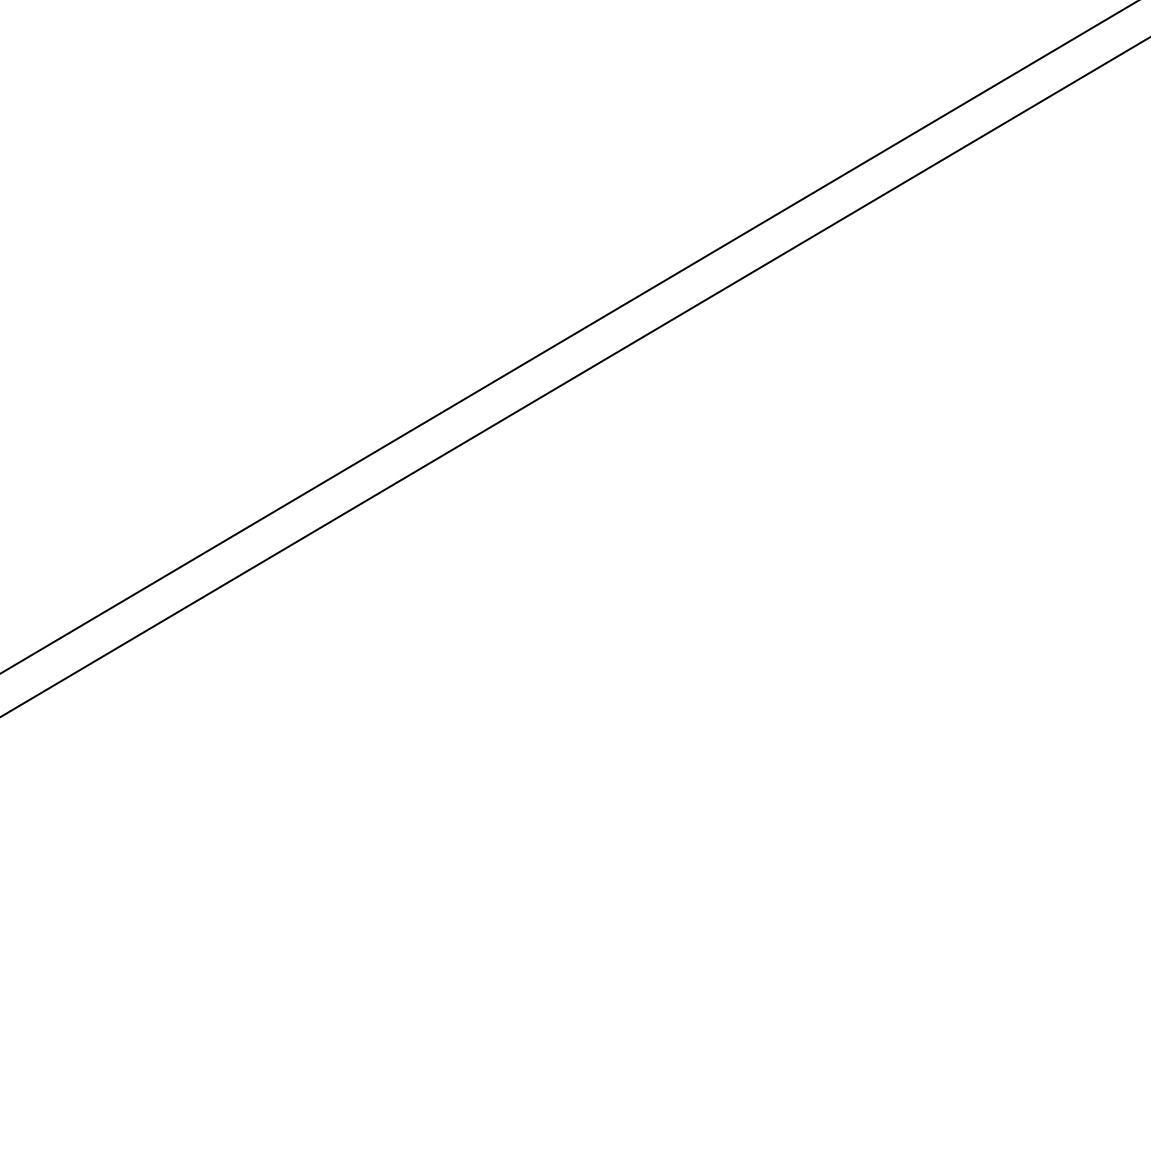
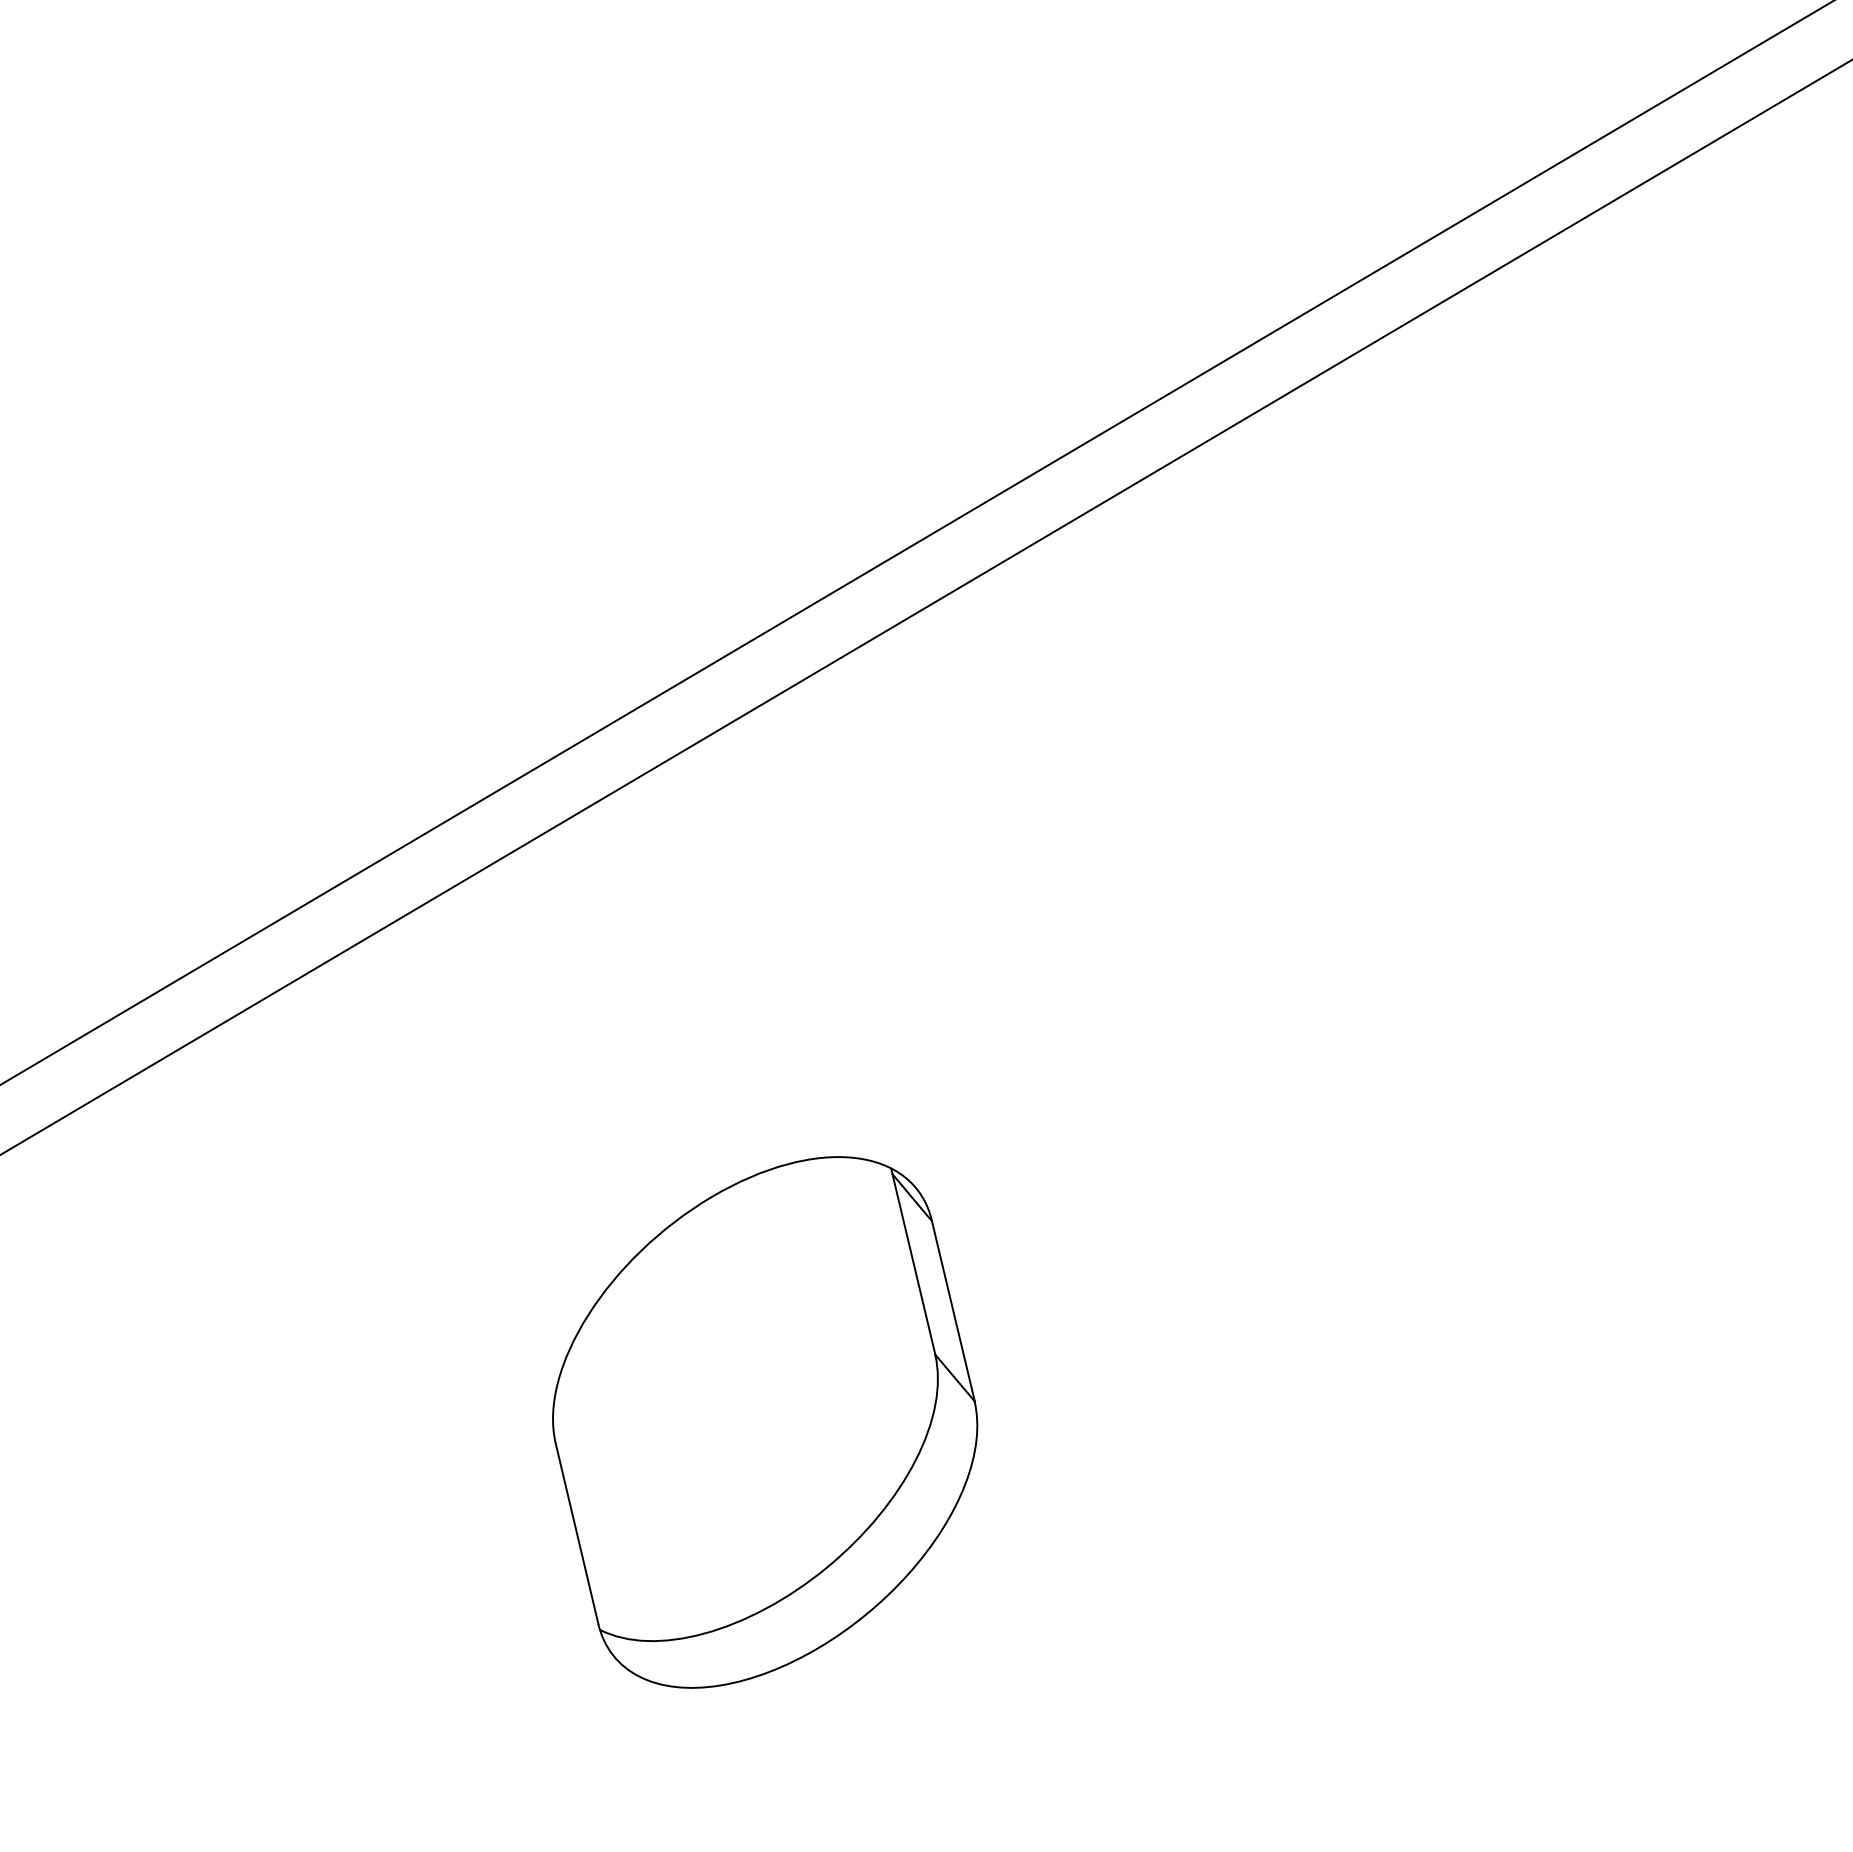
part: (474, 883) -> (763, 1422), added

